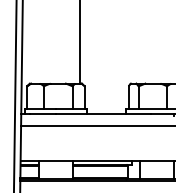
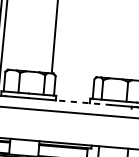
line: (118, 113) -> (83, 102), solid -> dashed

